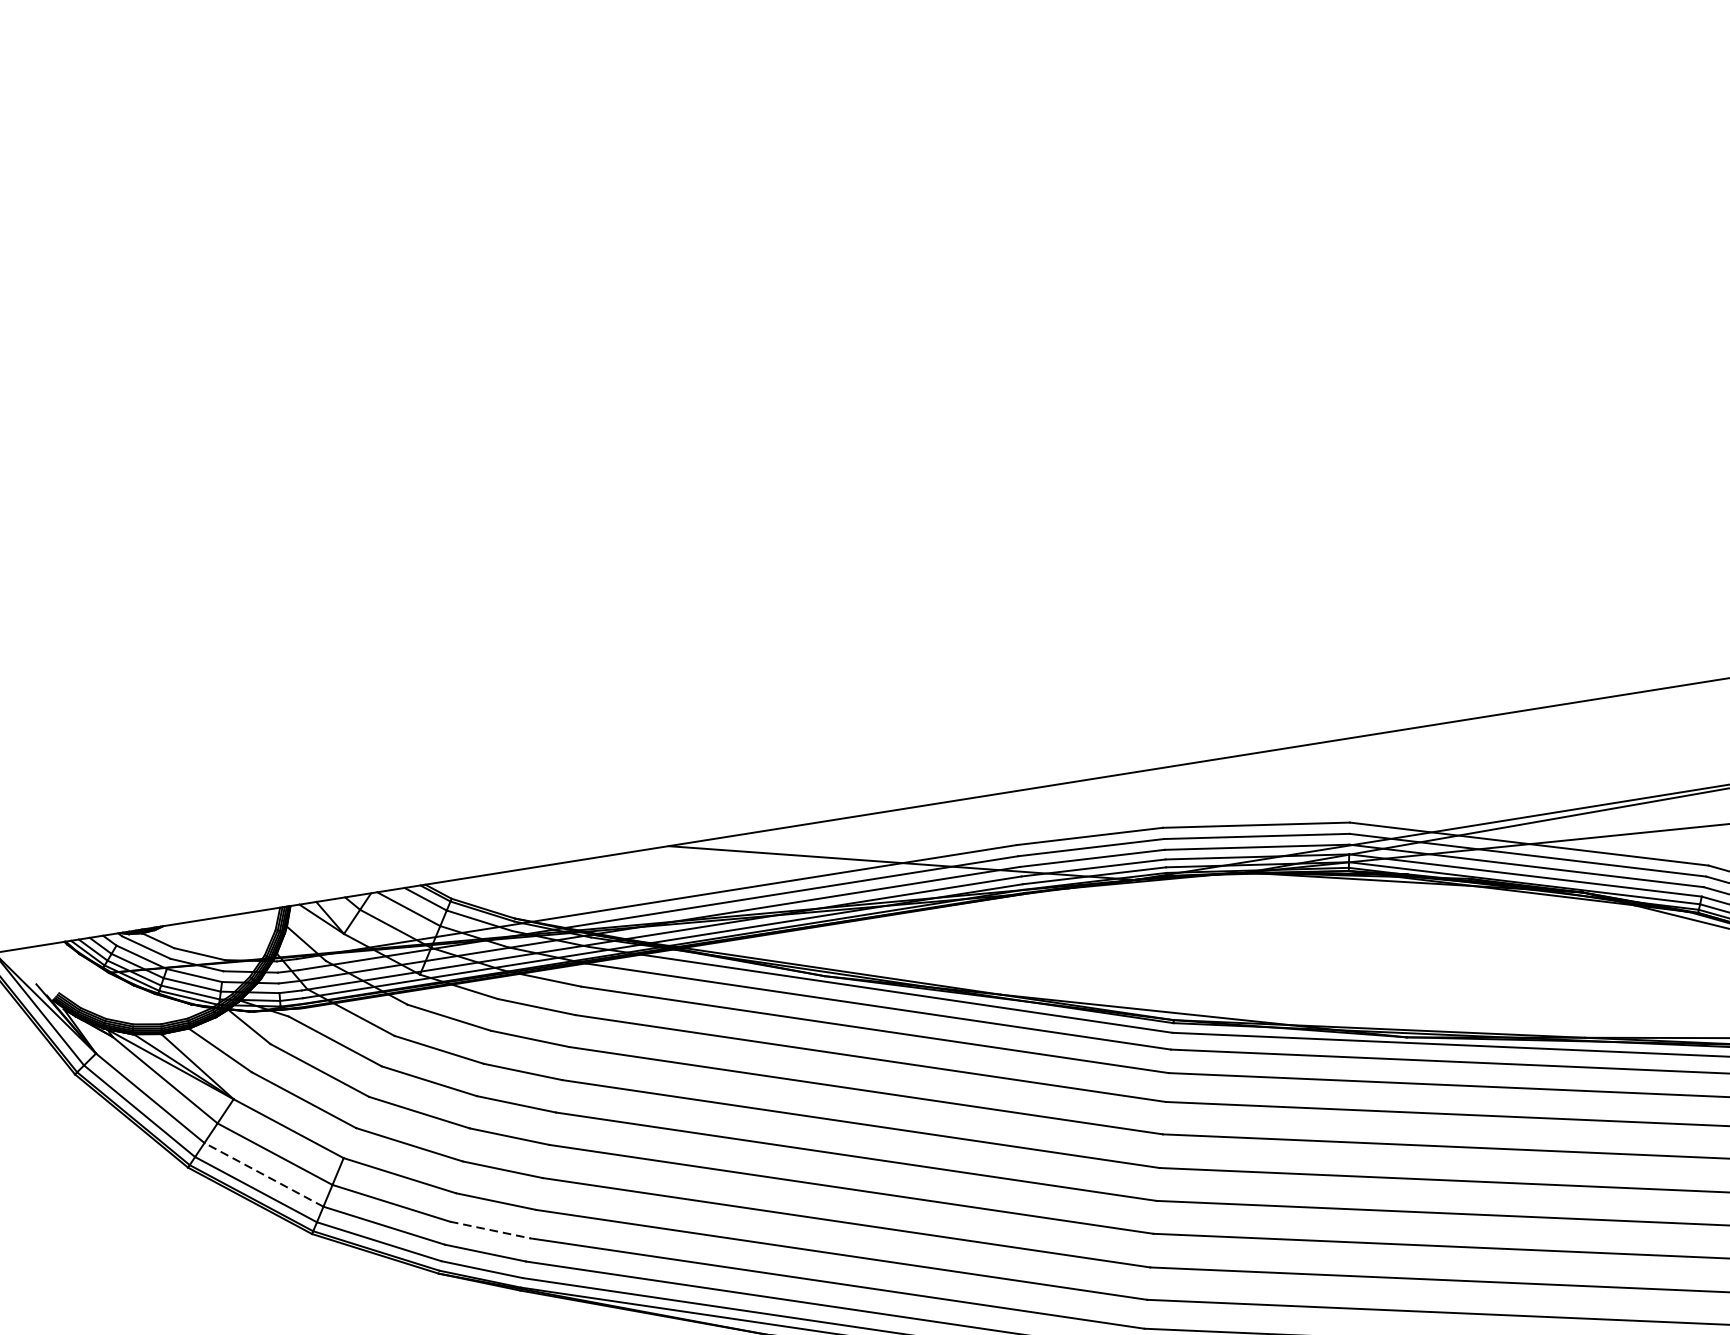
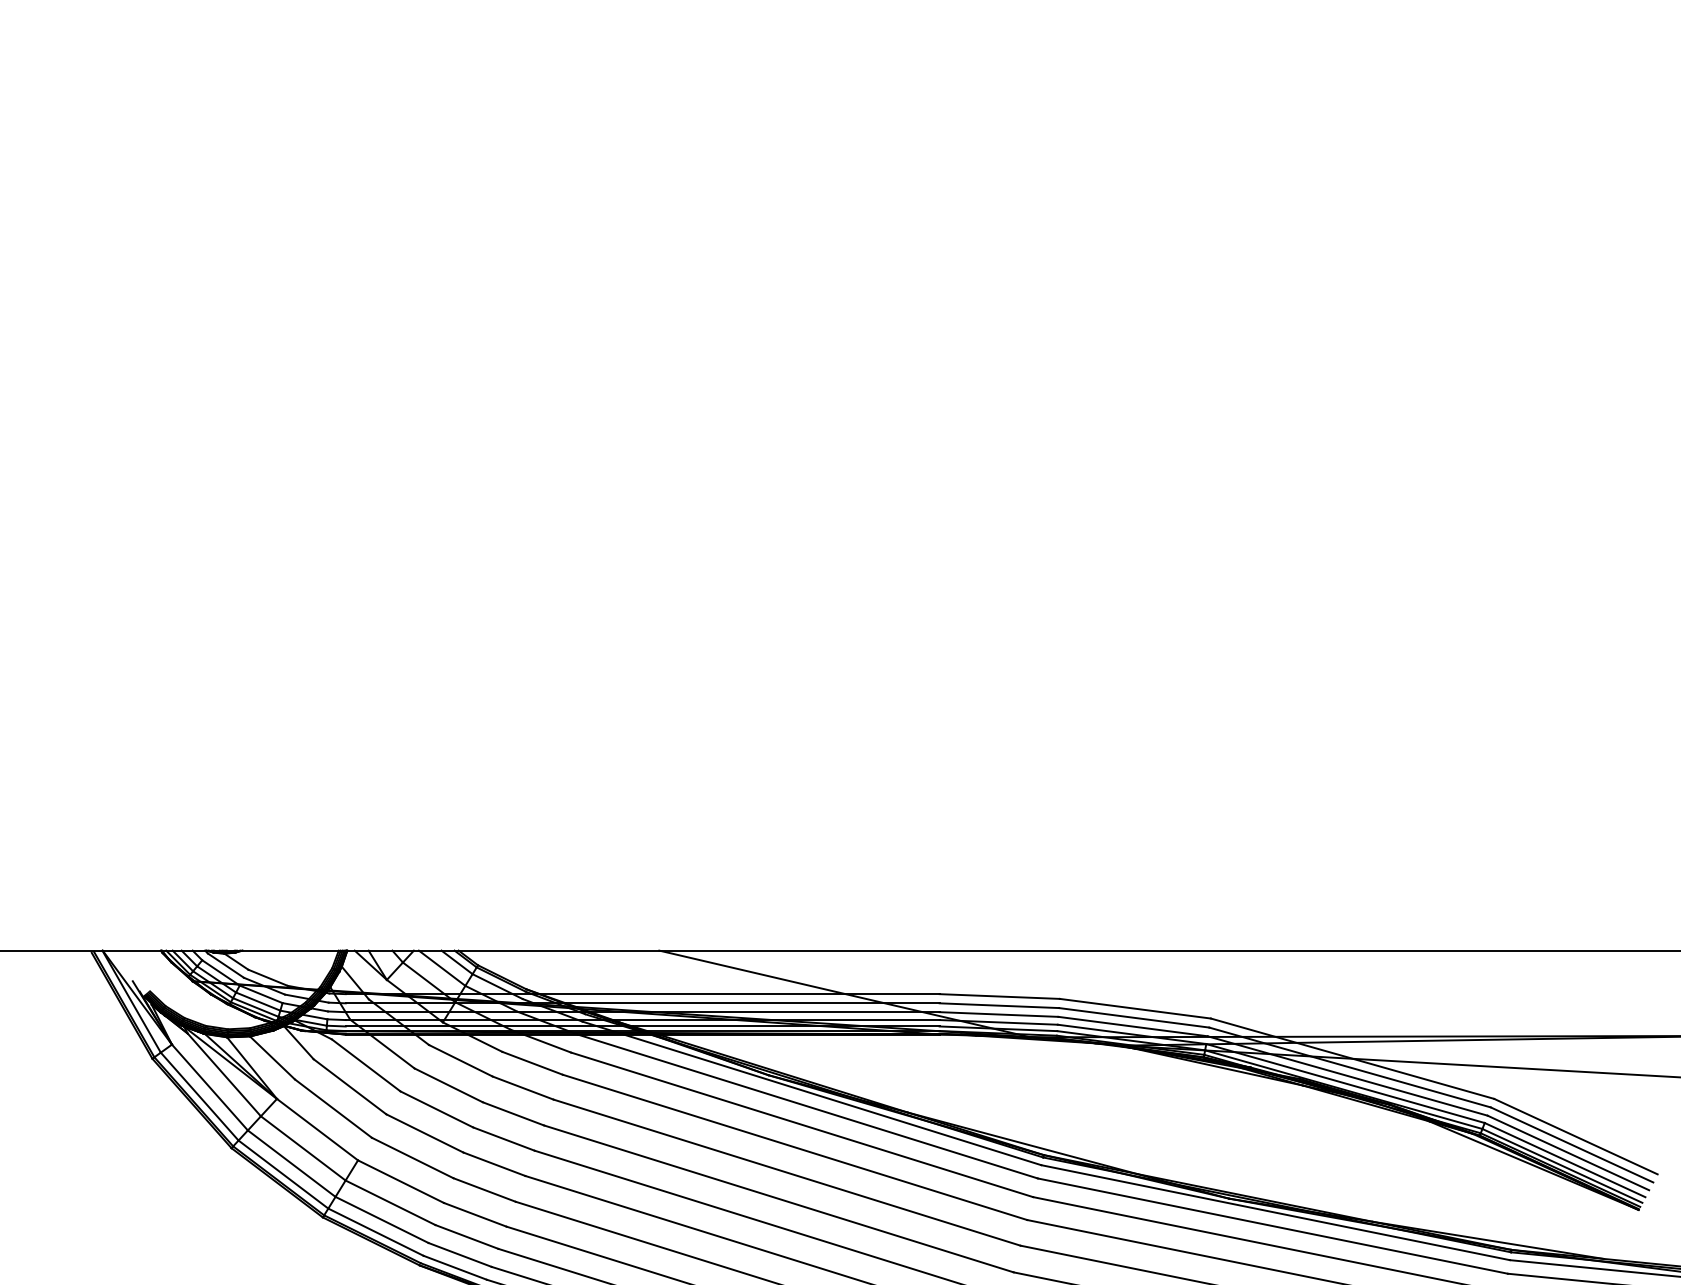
line: (263, 1174) -> (291, 1163), dashed -> solid
line: (489, 1229) -> (466, 1236), dashed -> solid

